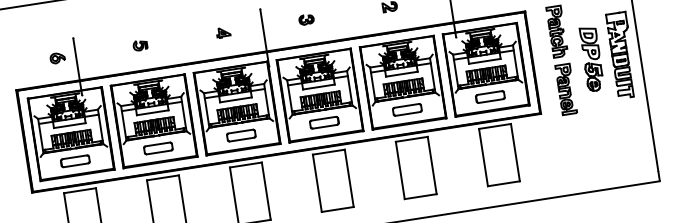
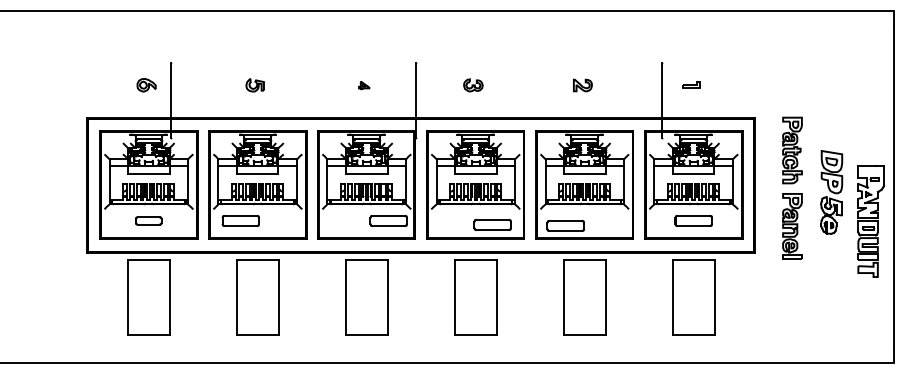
part: (222, 32) -> (363, 85), size x0.6
part: (621, 55) -> (870, 221), moved
part: (407, 109) -> (565, 225), moved
part: (324, 122) -> (492, 224), moved
part: (241, 135) -> (388, 220), moved
part: (158, 148) -> (240, 220), moved
part: (75, 160) -> (148, 220), size x0.7

